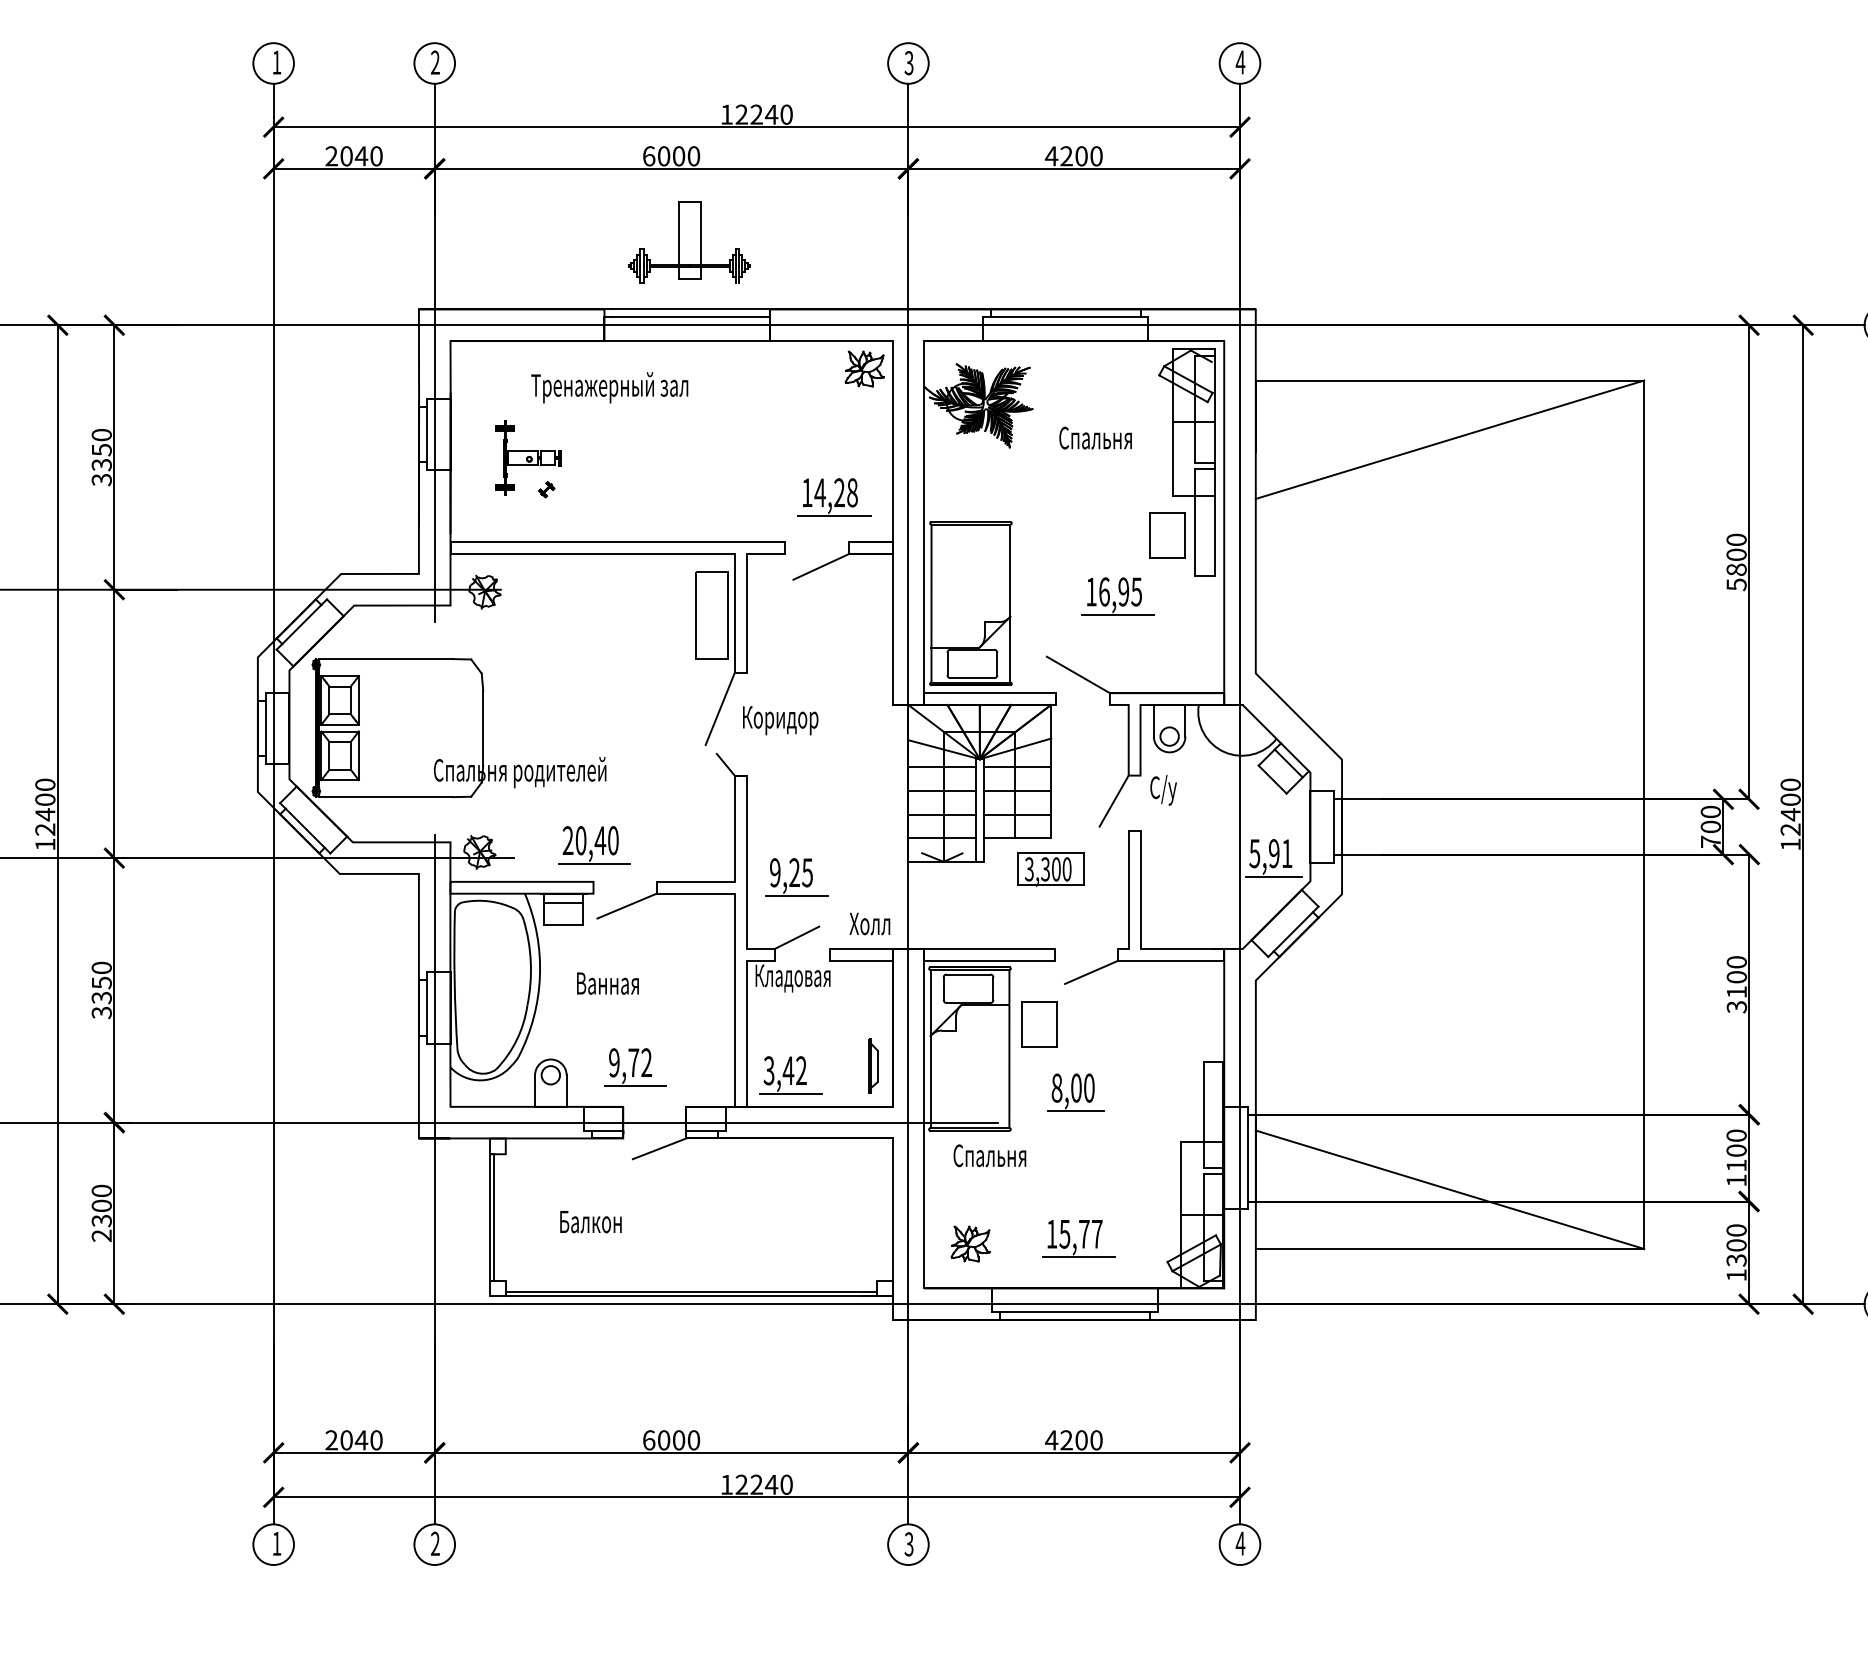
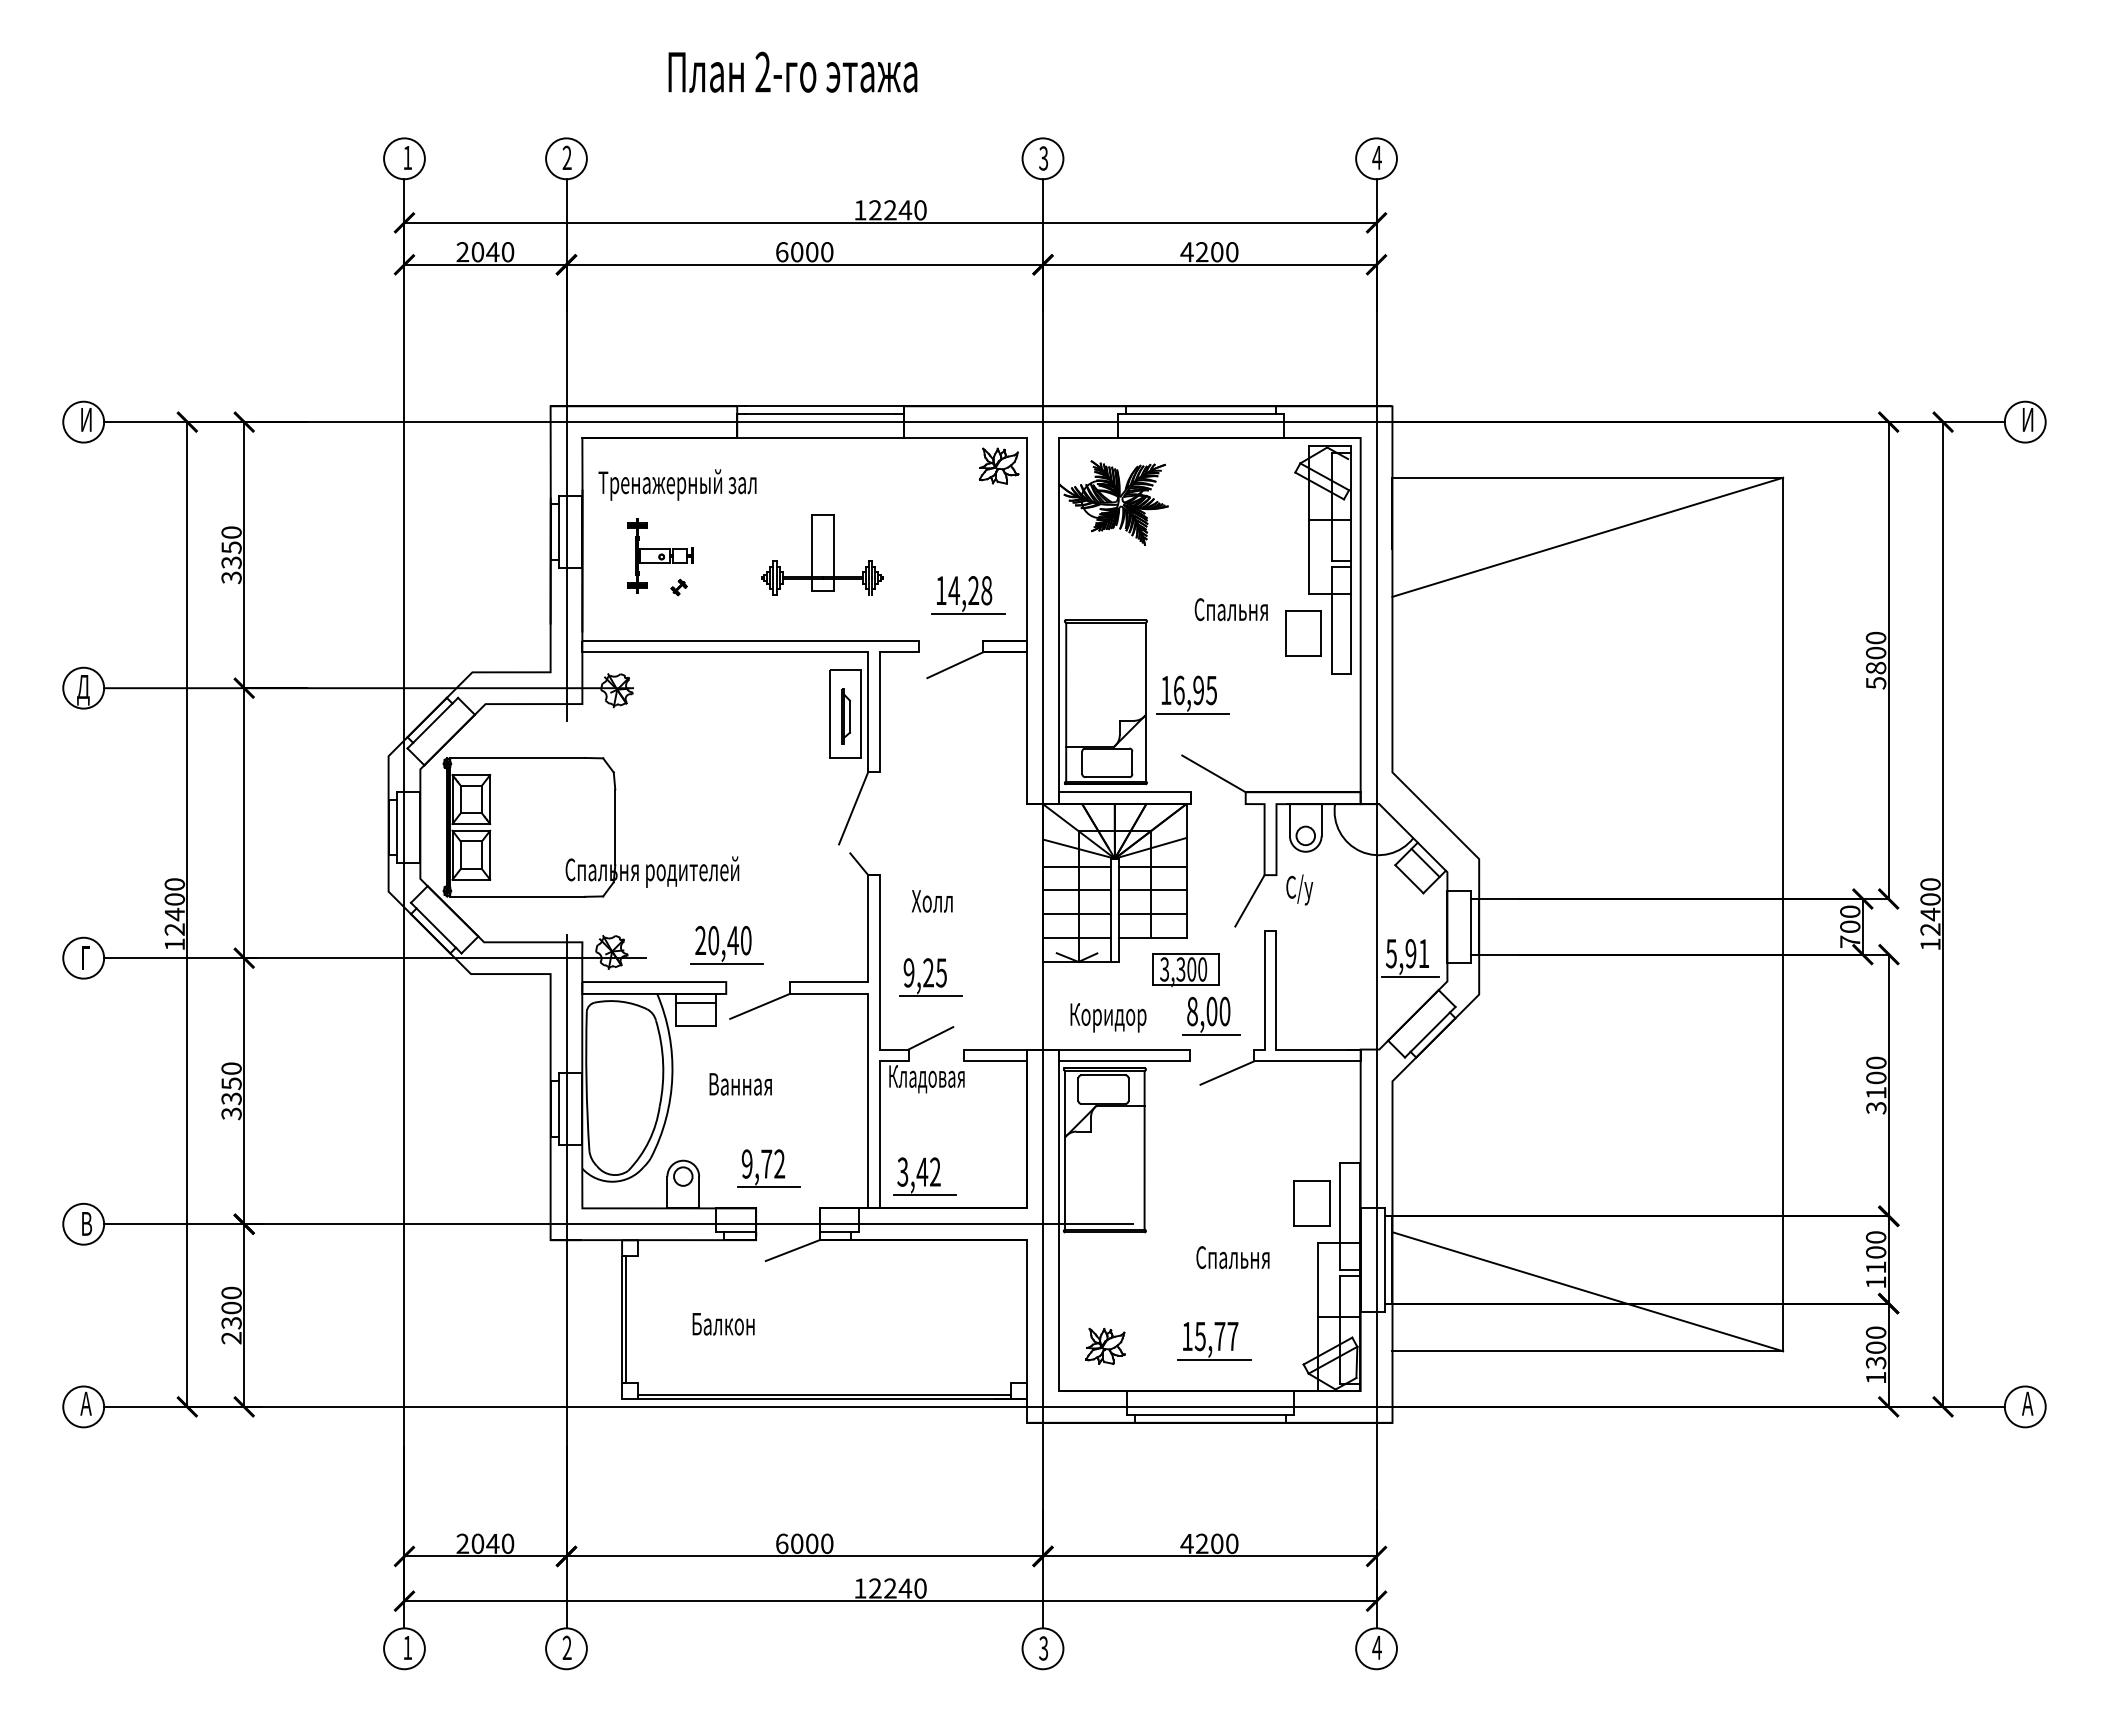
part: (689, 242) -> (822, 554), moved
text: (609, 387) -> (677, 484), moved
text: (1094, 437) -> (1230, 609), moved
part: (1117, 596) -> (1192, 694), moved
text: (780, 720) -> (1108, 1017), moved
text: (870, 924) -> (932, 901), moved
part: (1039, 1024) -> (1311, 1203), moved
part: (874, 1066) -> (846, 716), moved
part: (1075, 1092) -> (1211, 1015), moved
text: (989, 1155) -> (1232, 1257), moved

